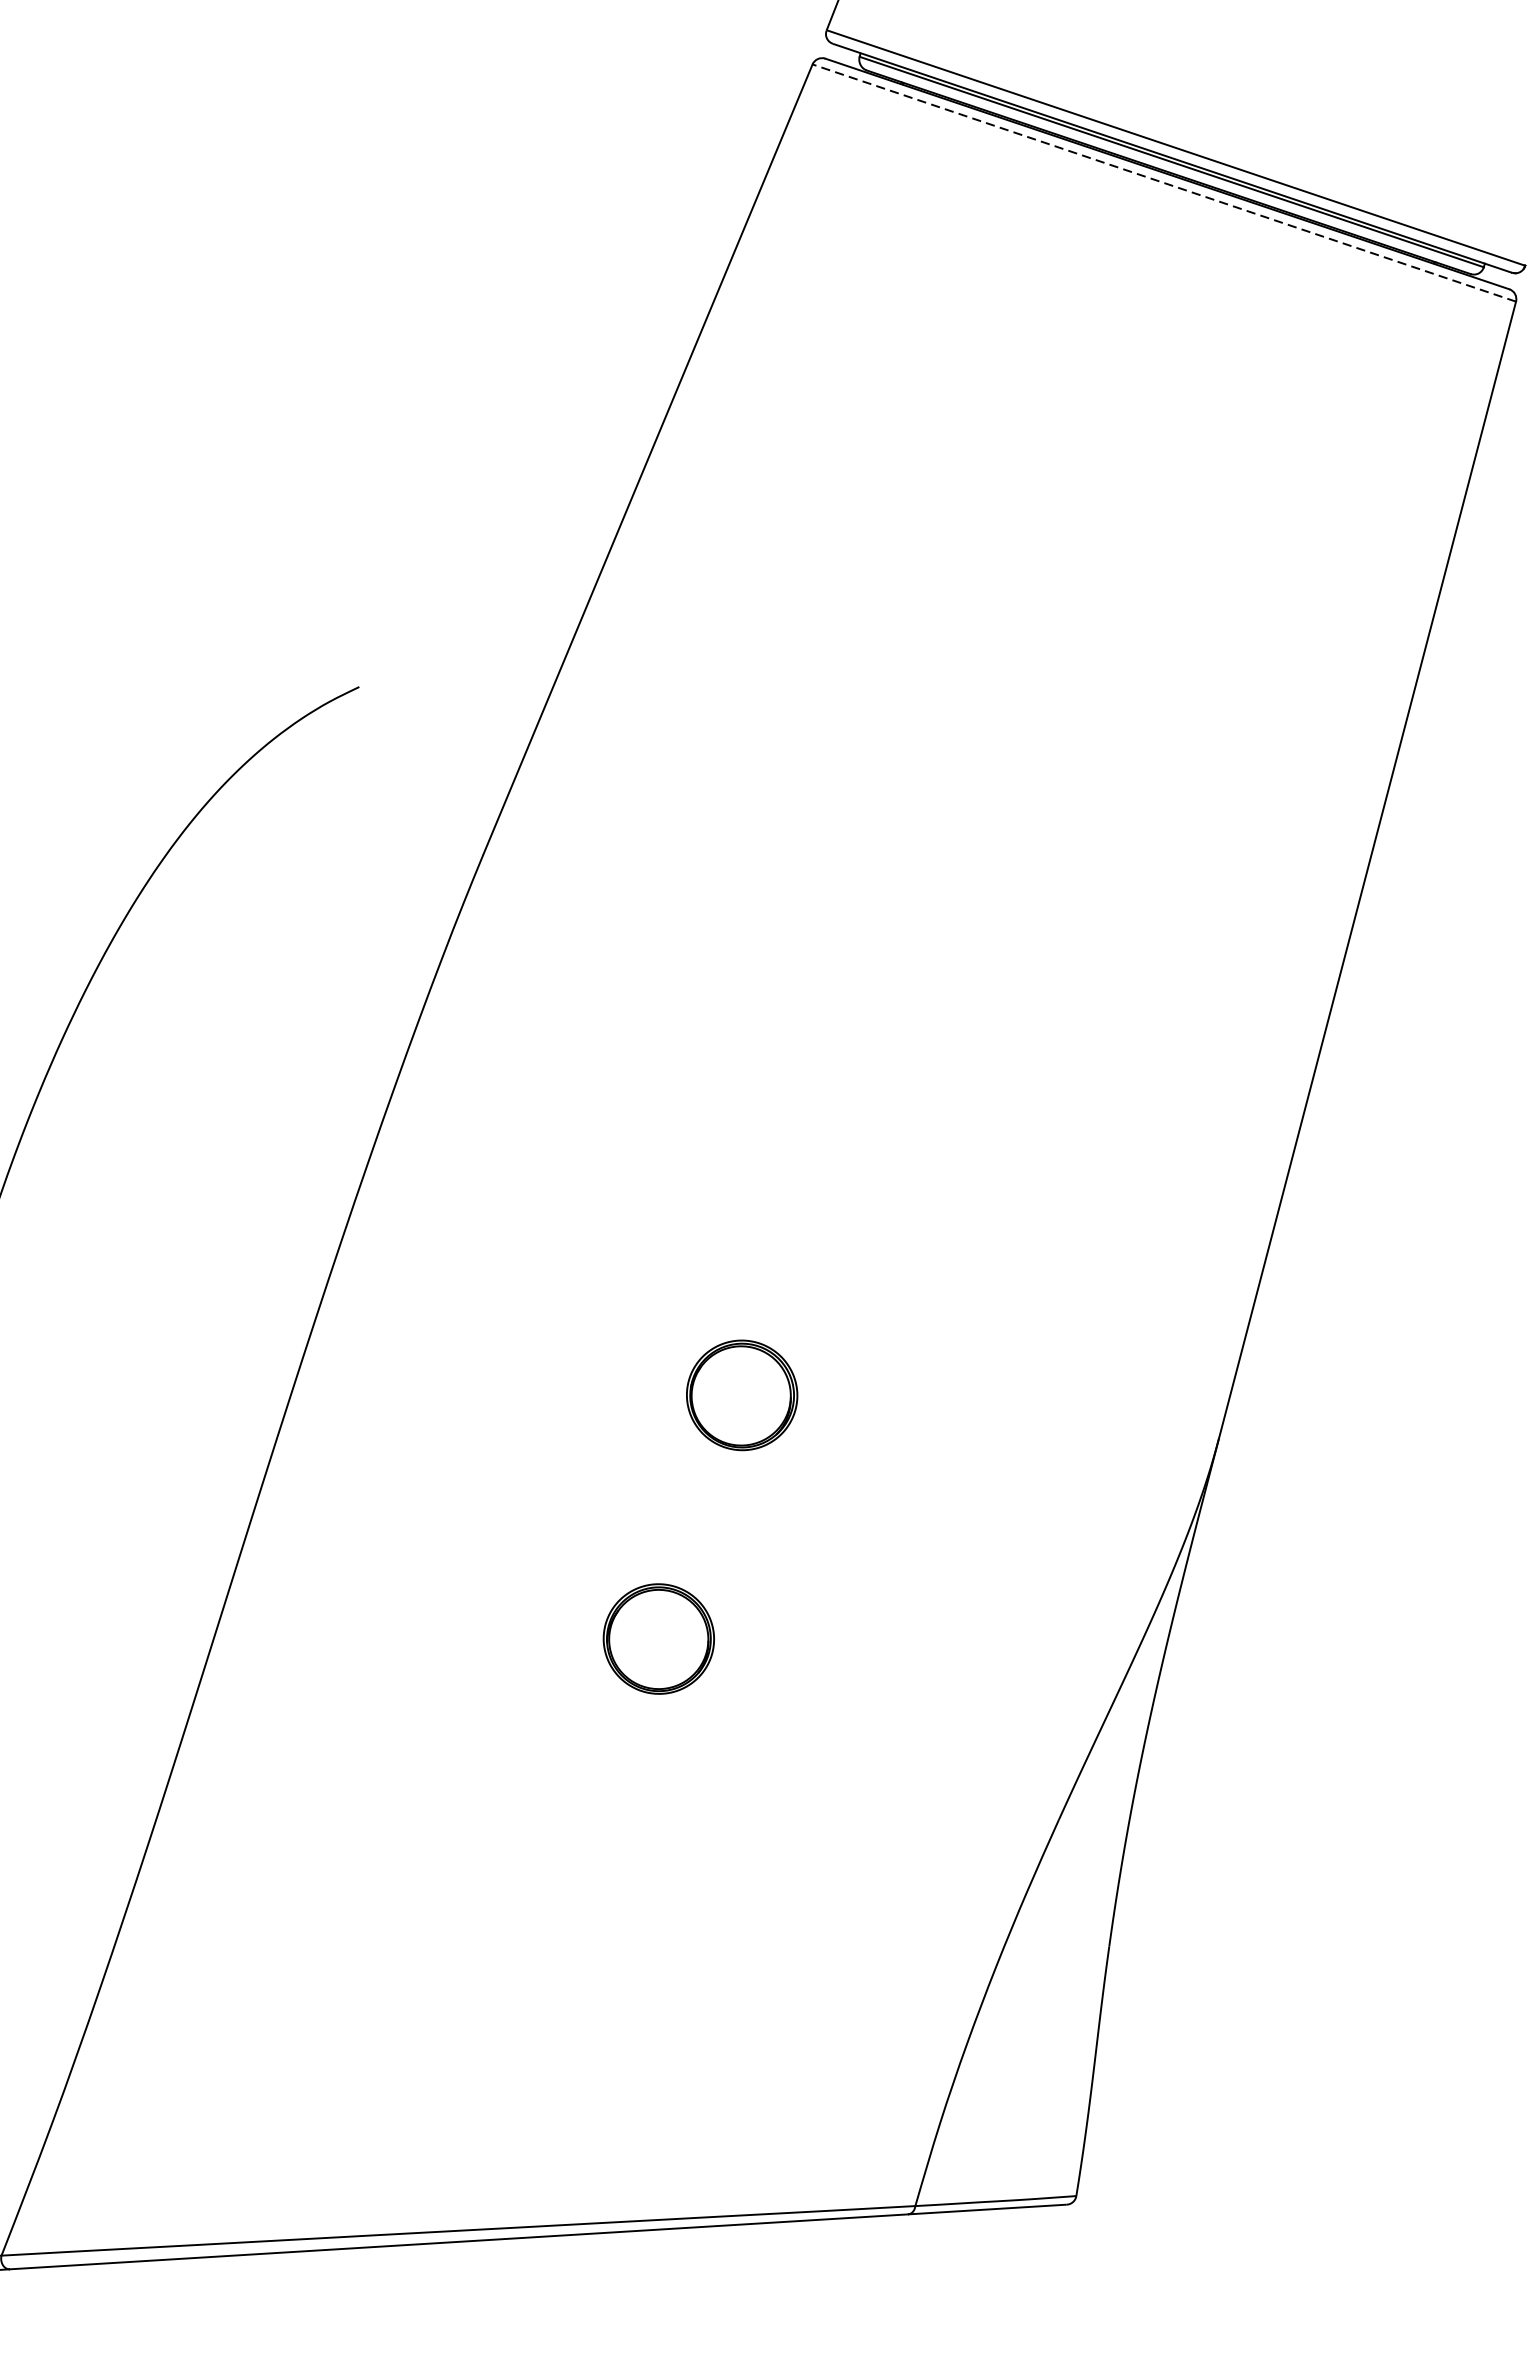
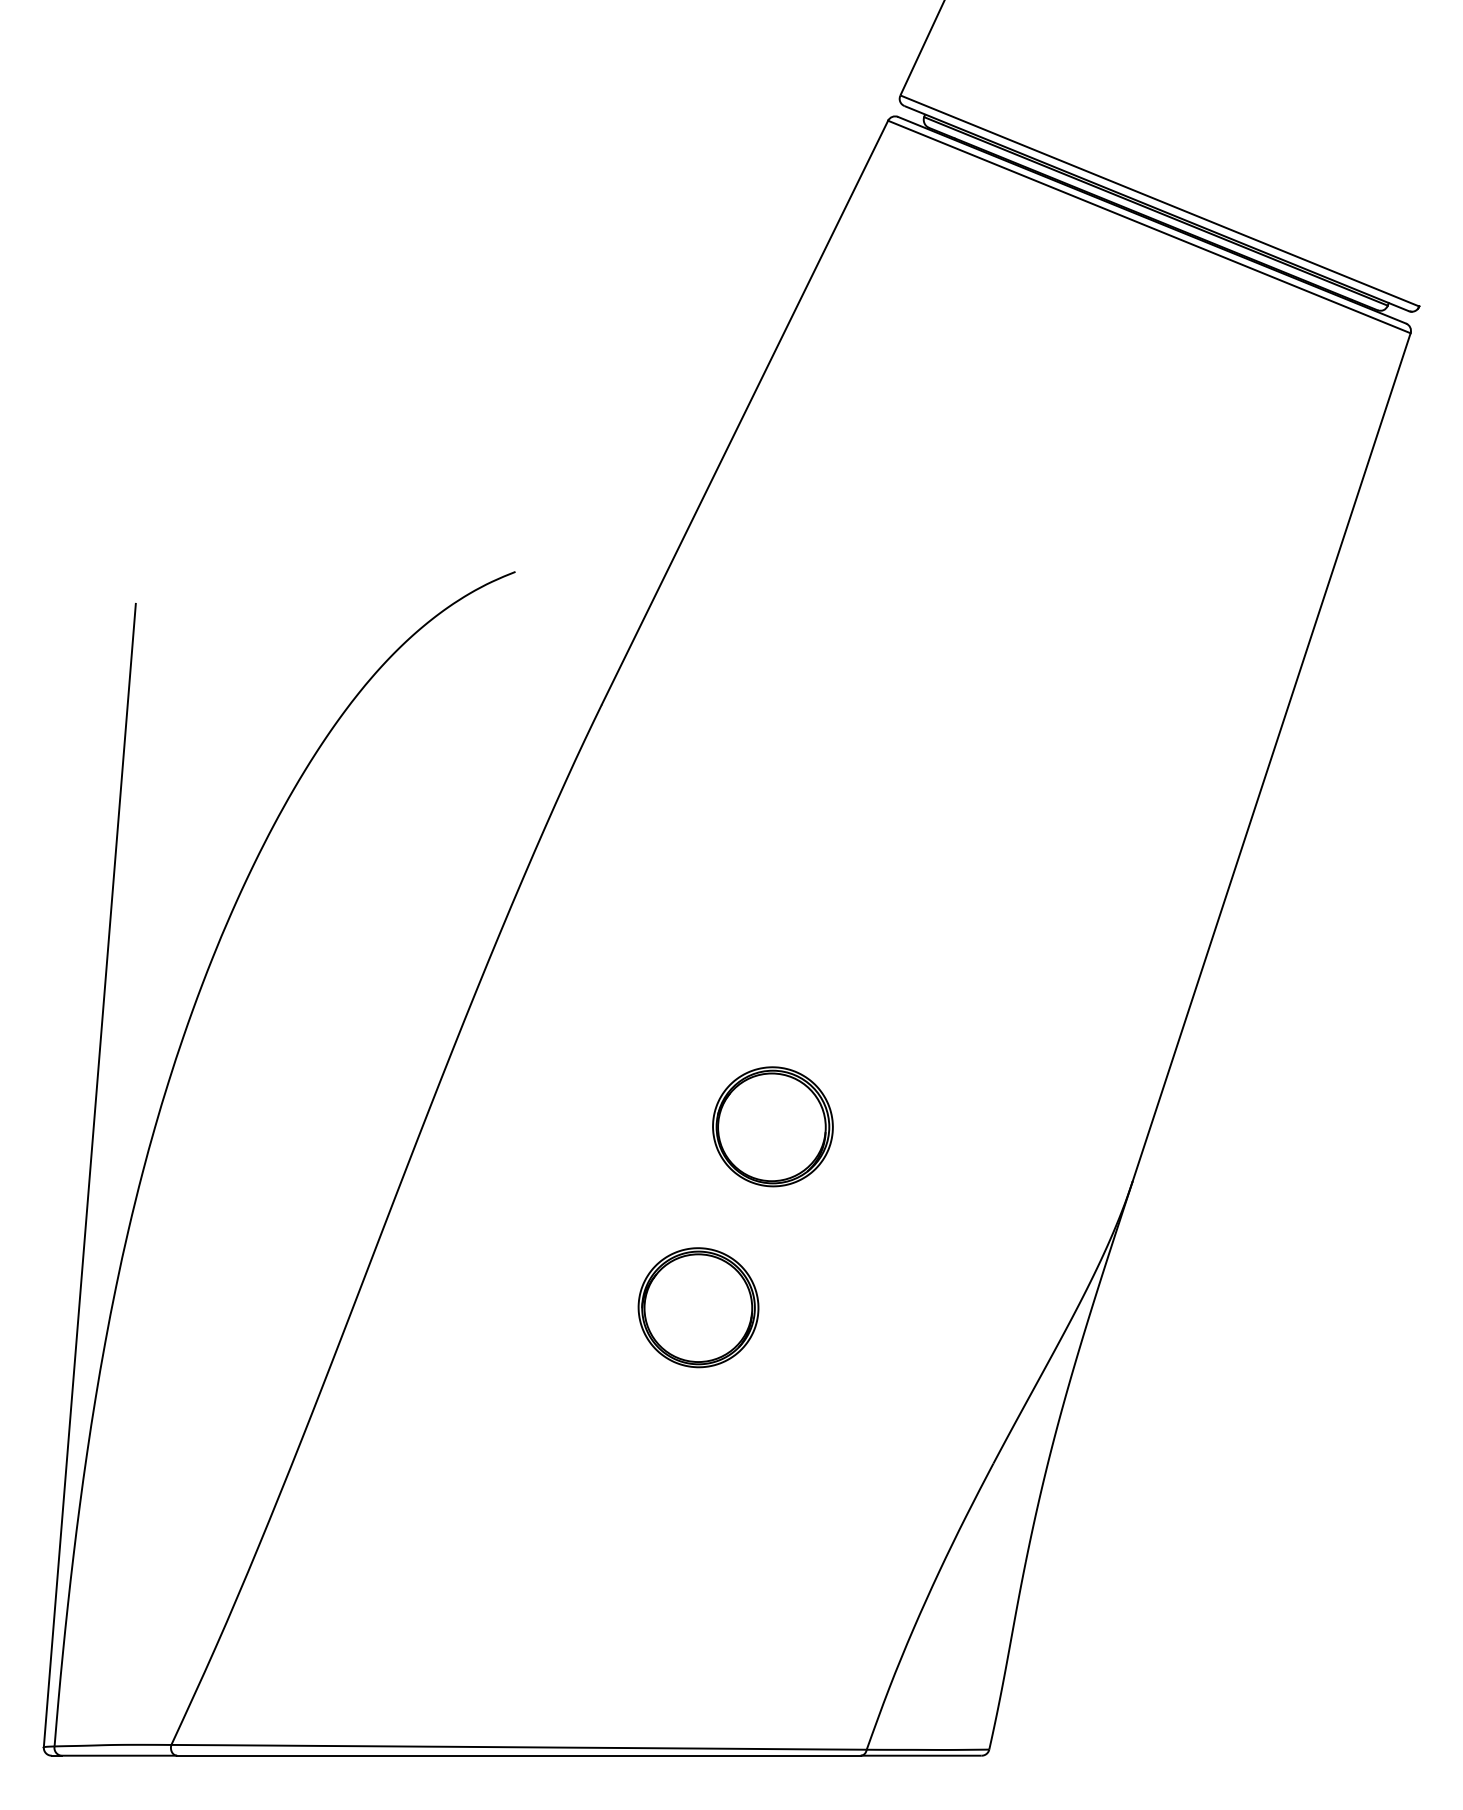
line: (1163, 182) -> (1148, 226), dashed -> solid
part: (741, 1394) -> (772, 1126), size x1.43
part: (658, 1638) -> (698, 1307), size x1.43

